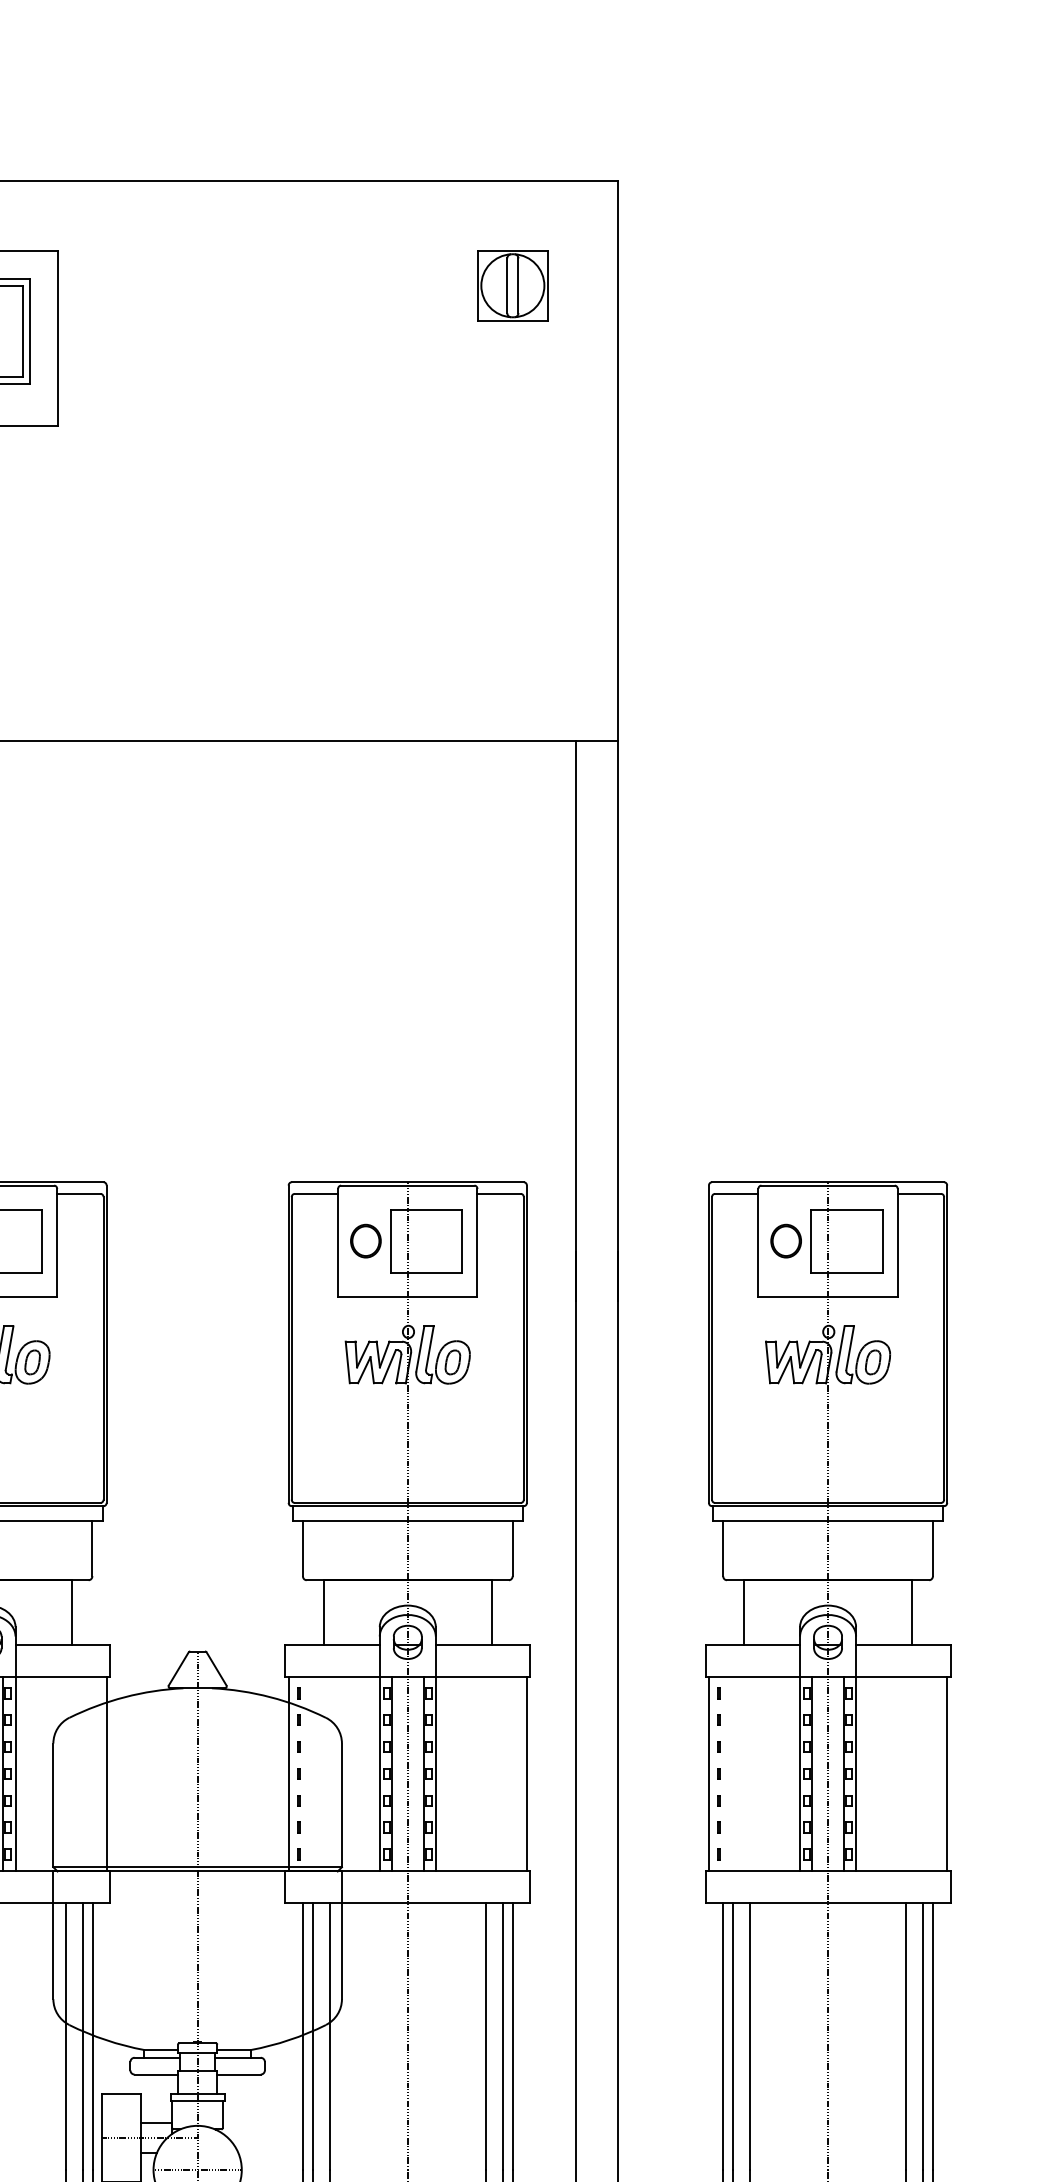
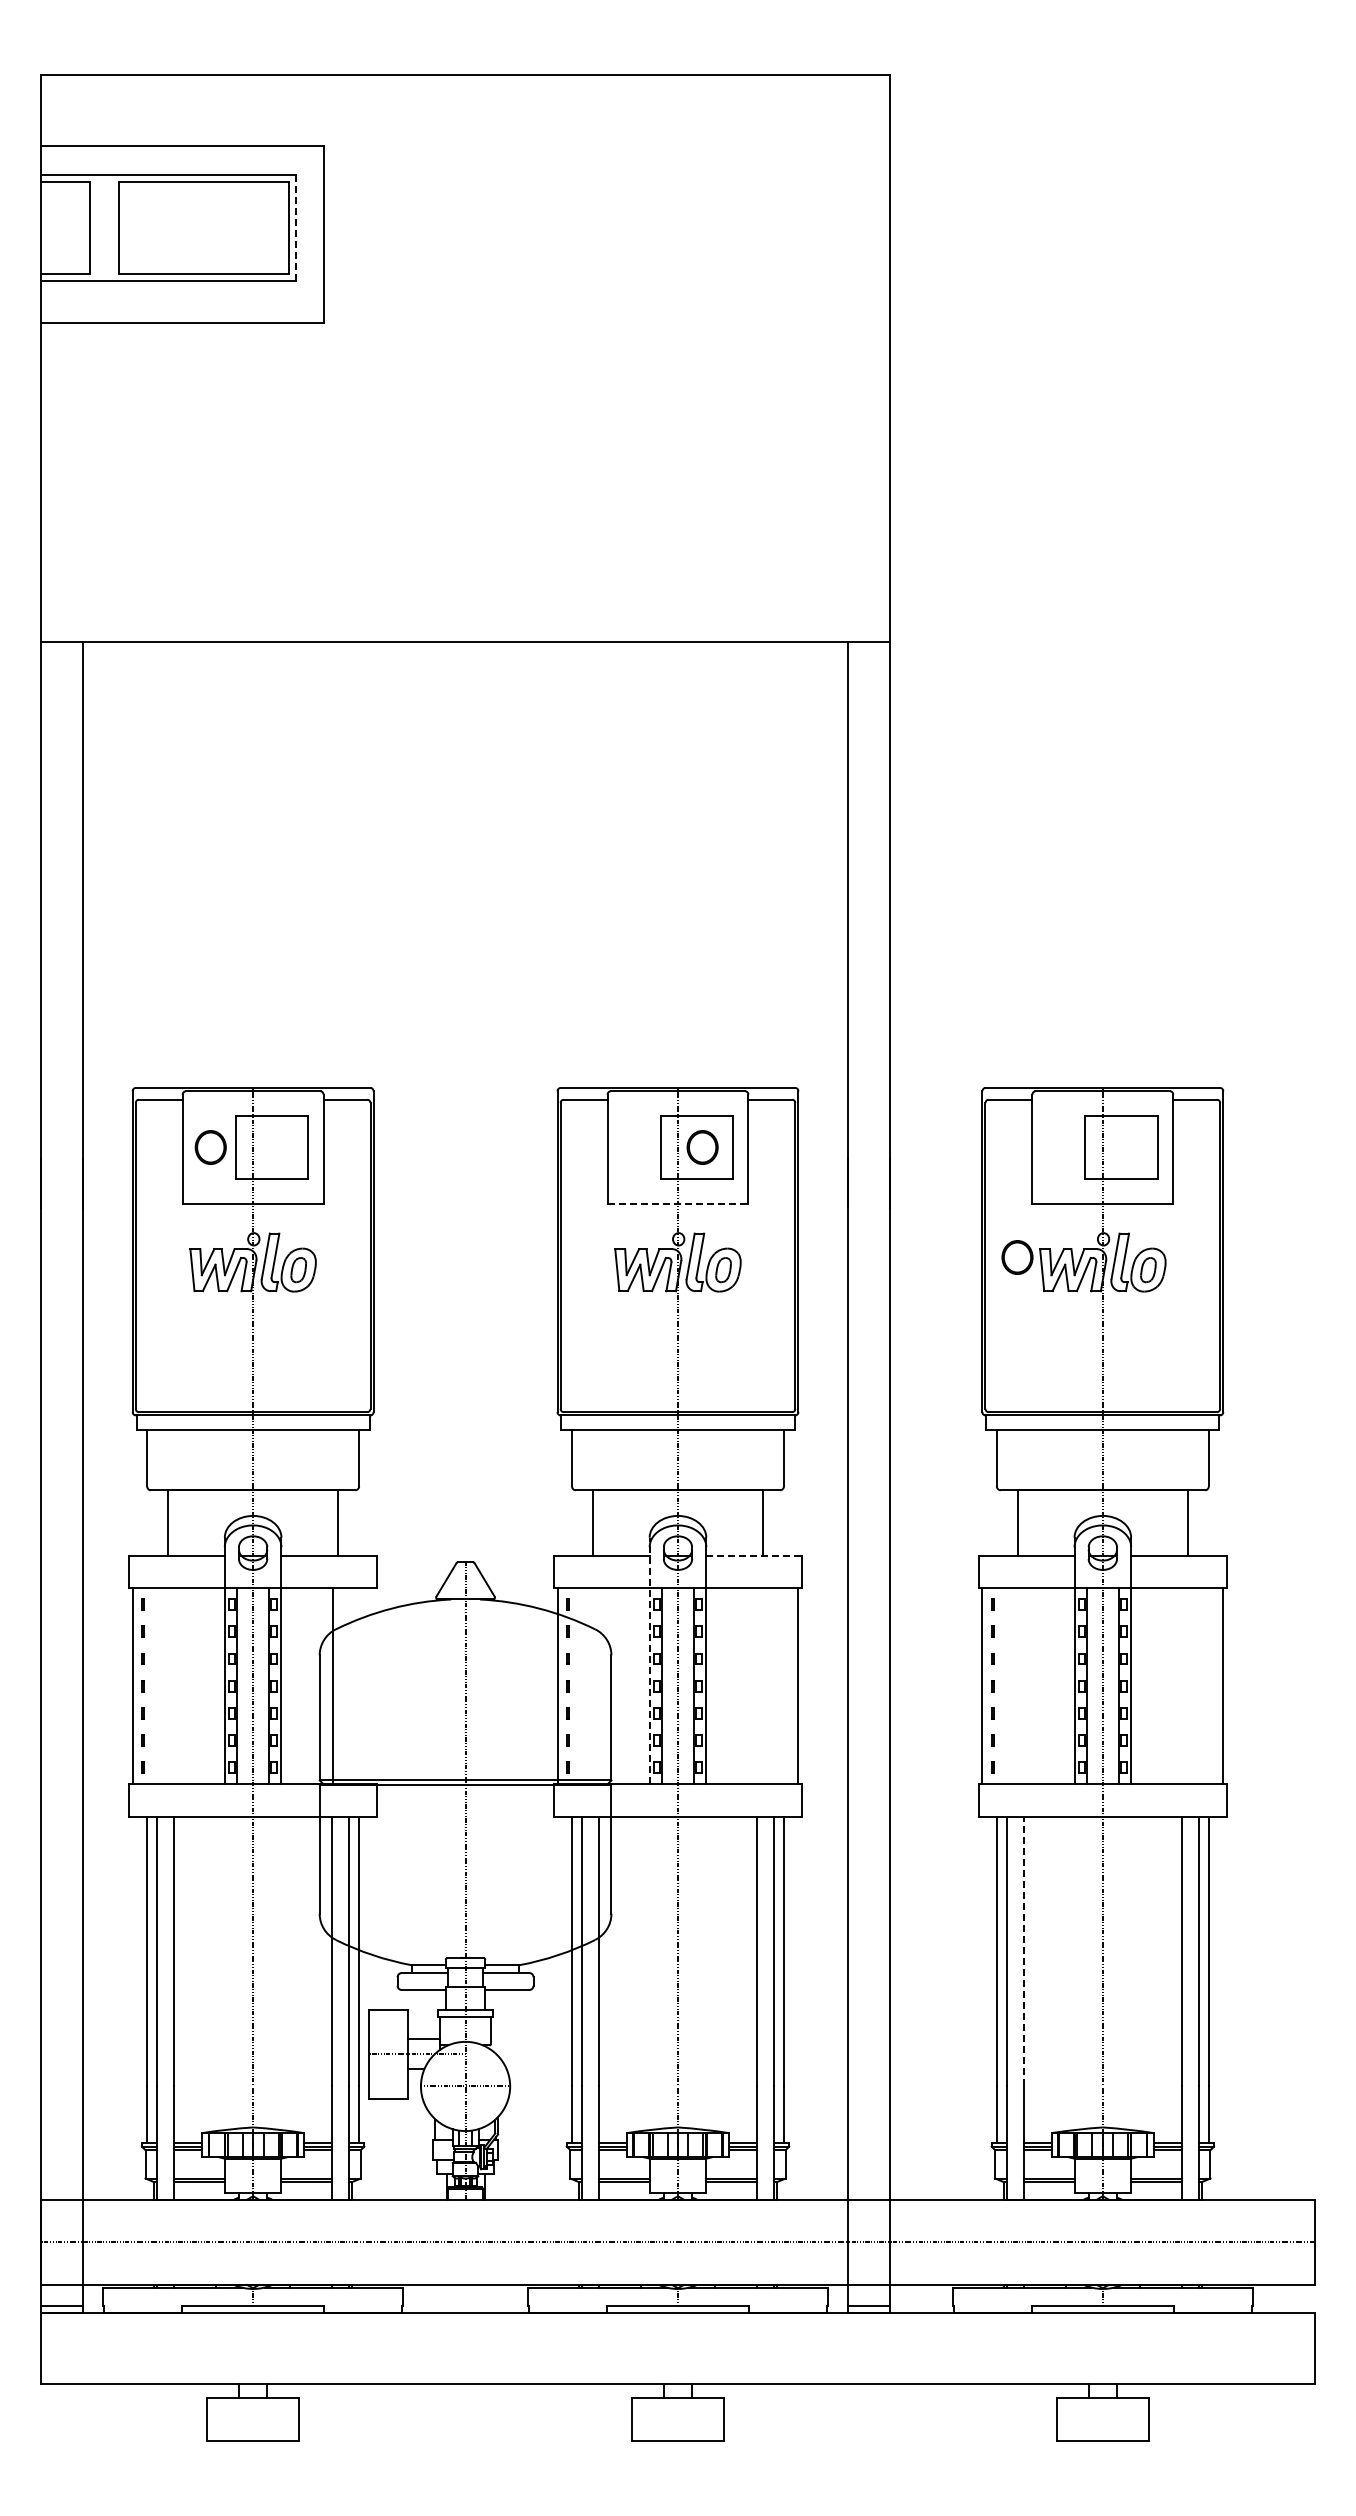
part: (513, 285) -> (784, 181), removed
line: (29, 332) -> (295, 228), solid -> dashed
part: (365, 1241) -> (702, 1147), moved
part: (786, 1241) -> (1017, 1257), moved
line: (408, 1296) -> (678, 1203), solid -> dashed
line: (483, 1644) -> (754, 1555), solid -> dashed
line: (379, 1748) -> (649, 1660), solid -> dashed
line: (106, 1774) -> (332, 1686), moved
line: (749, 2036) -> (1023, 1951), solid -> dashed

